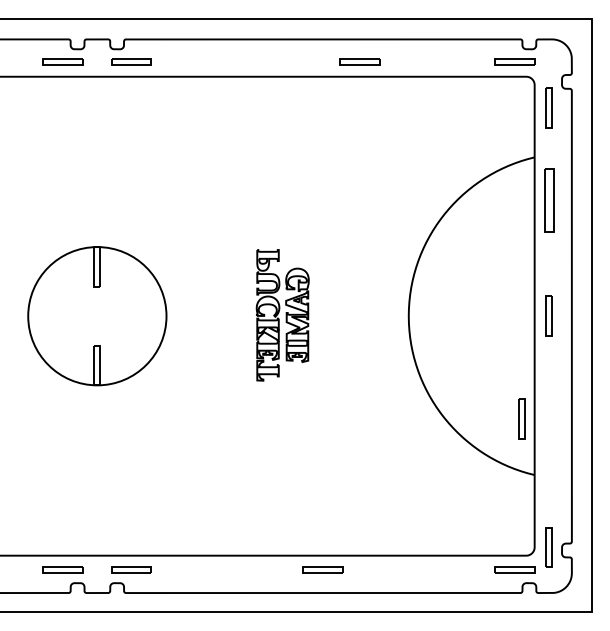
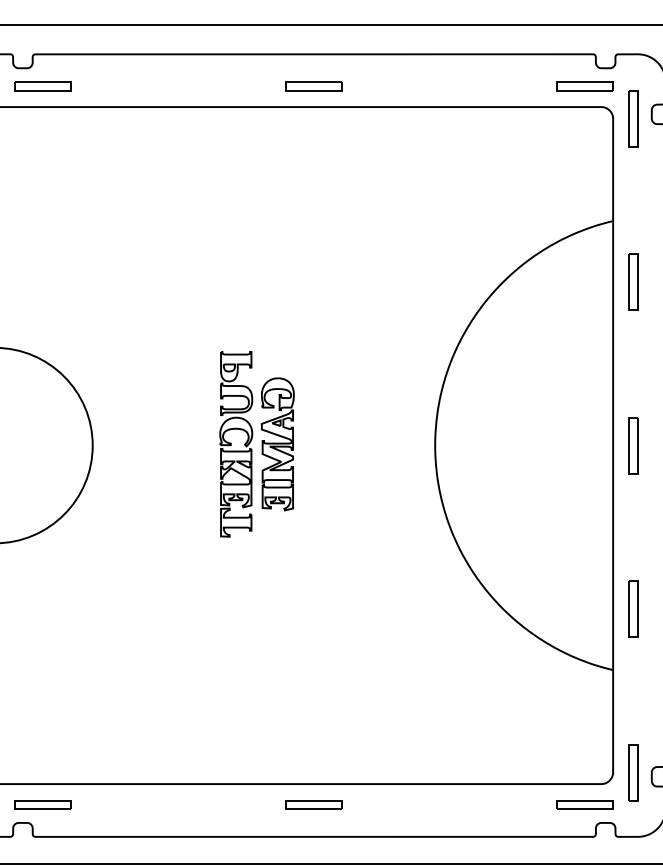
part: (359, 61) -> (313, 85), moved
part: (548, 107) -> (632, 118), moved
part: (548, 200) -> (632, 282), size x0.62
part: (521, 418) -> (632, 608), moved

